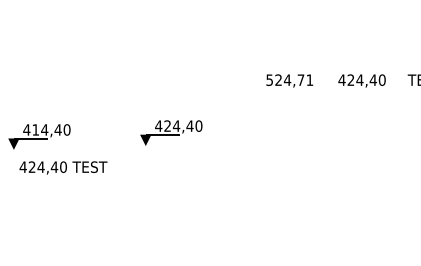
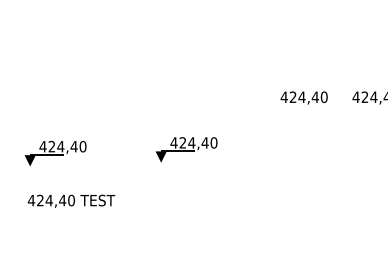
text: (289, 79) -> (303, 96), 524,71 -> 424,40
text: (35, 129) -> (51, 146), 414,40 -> 424,40
text: (63, 167) -> (71, 200), moved

